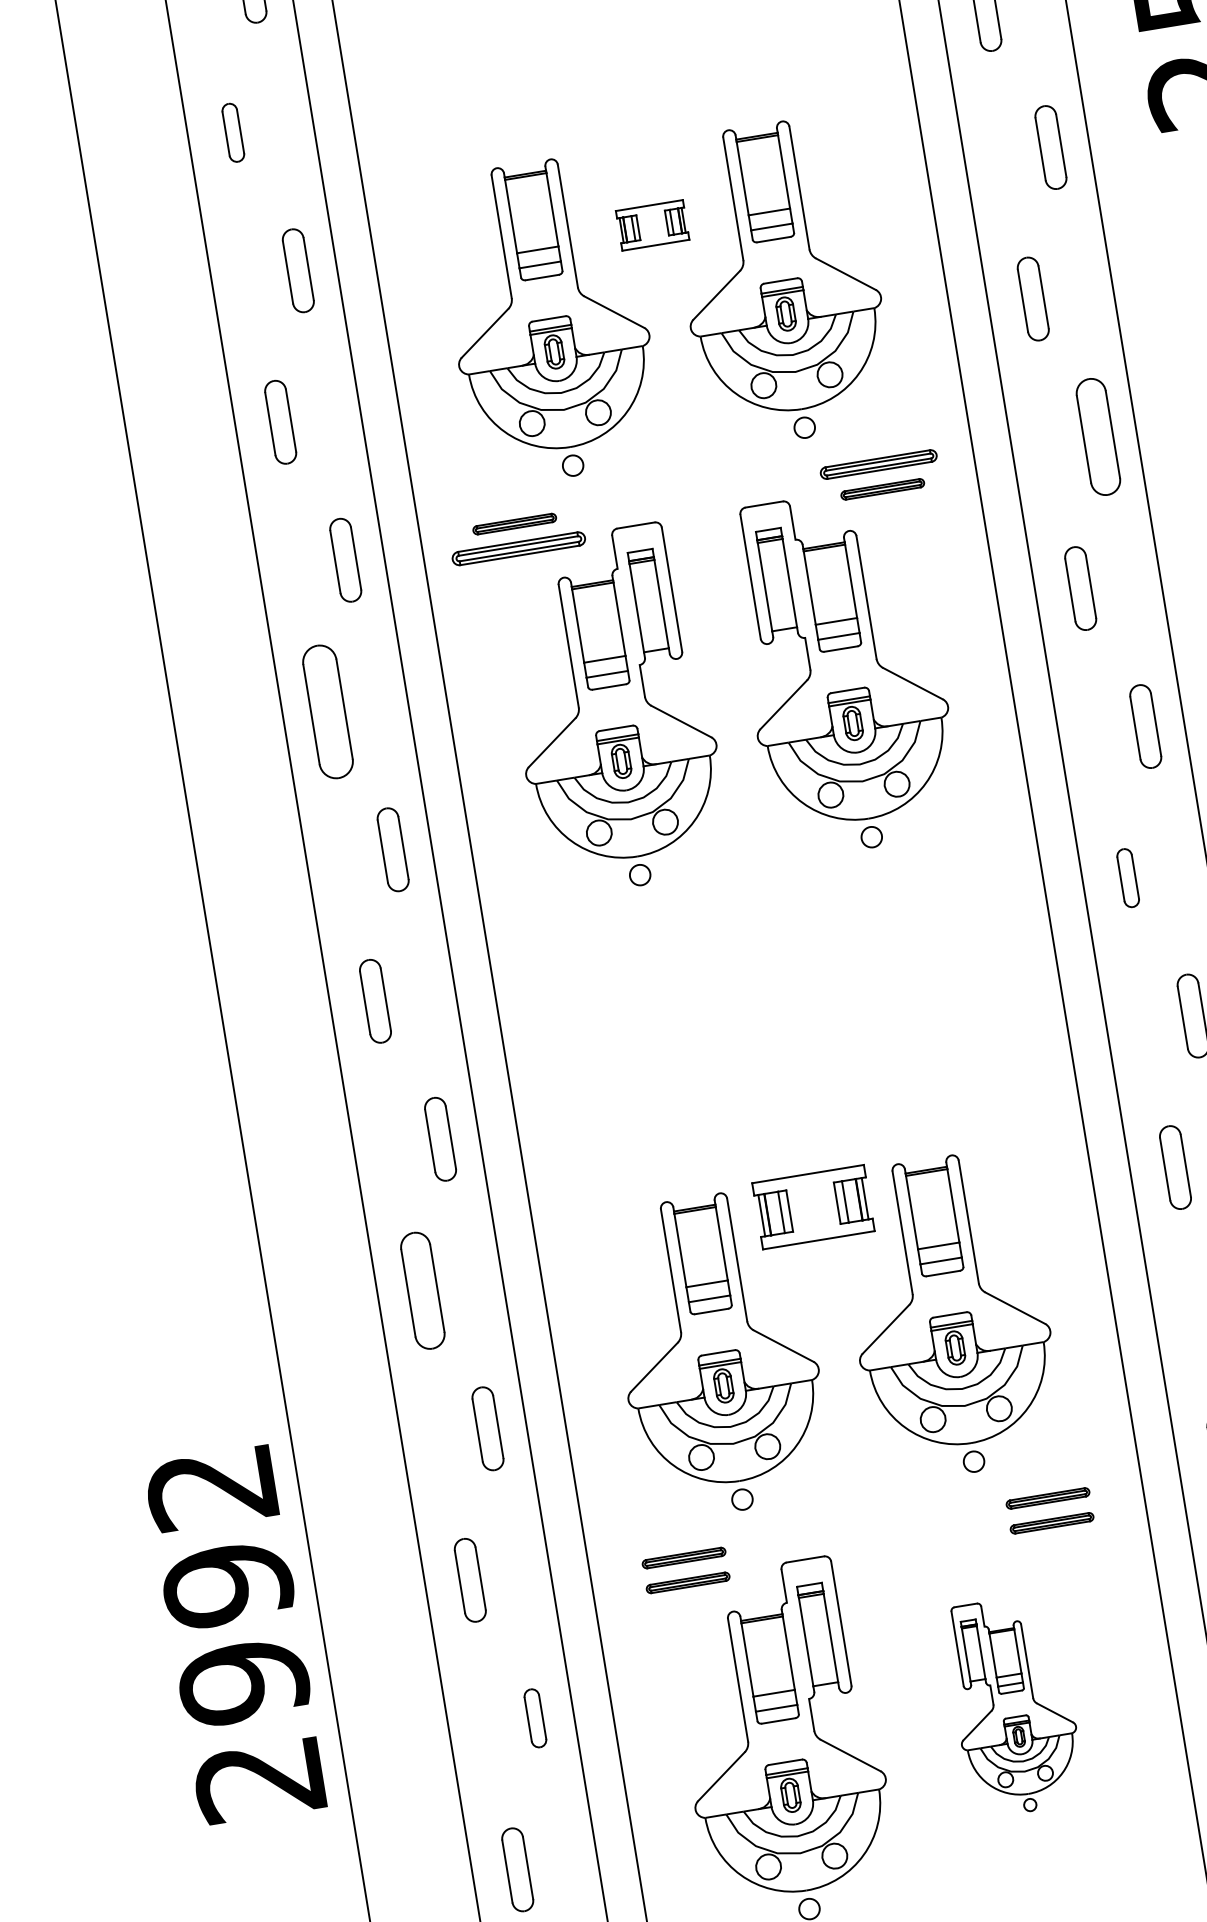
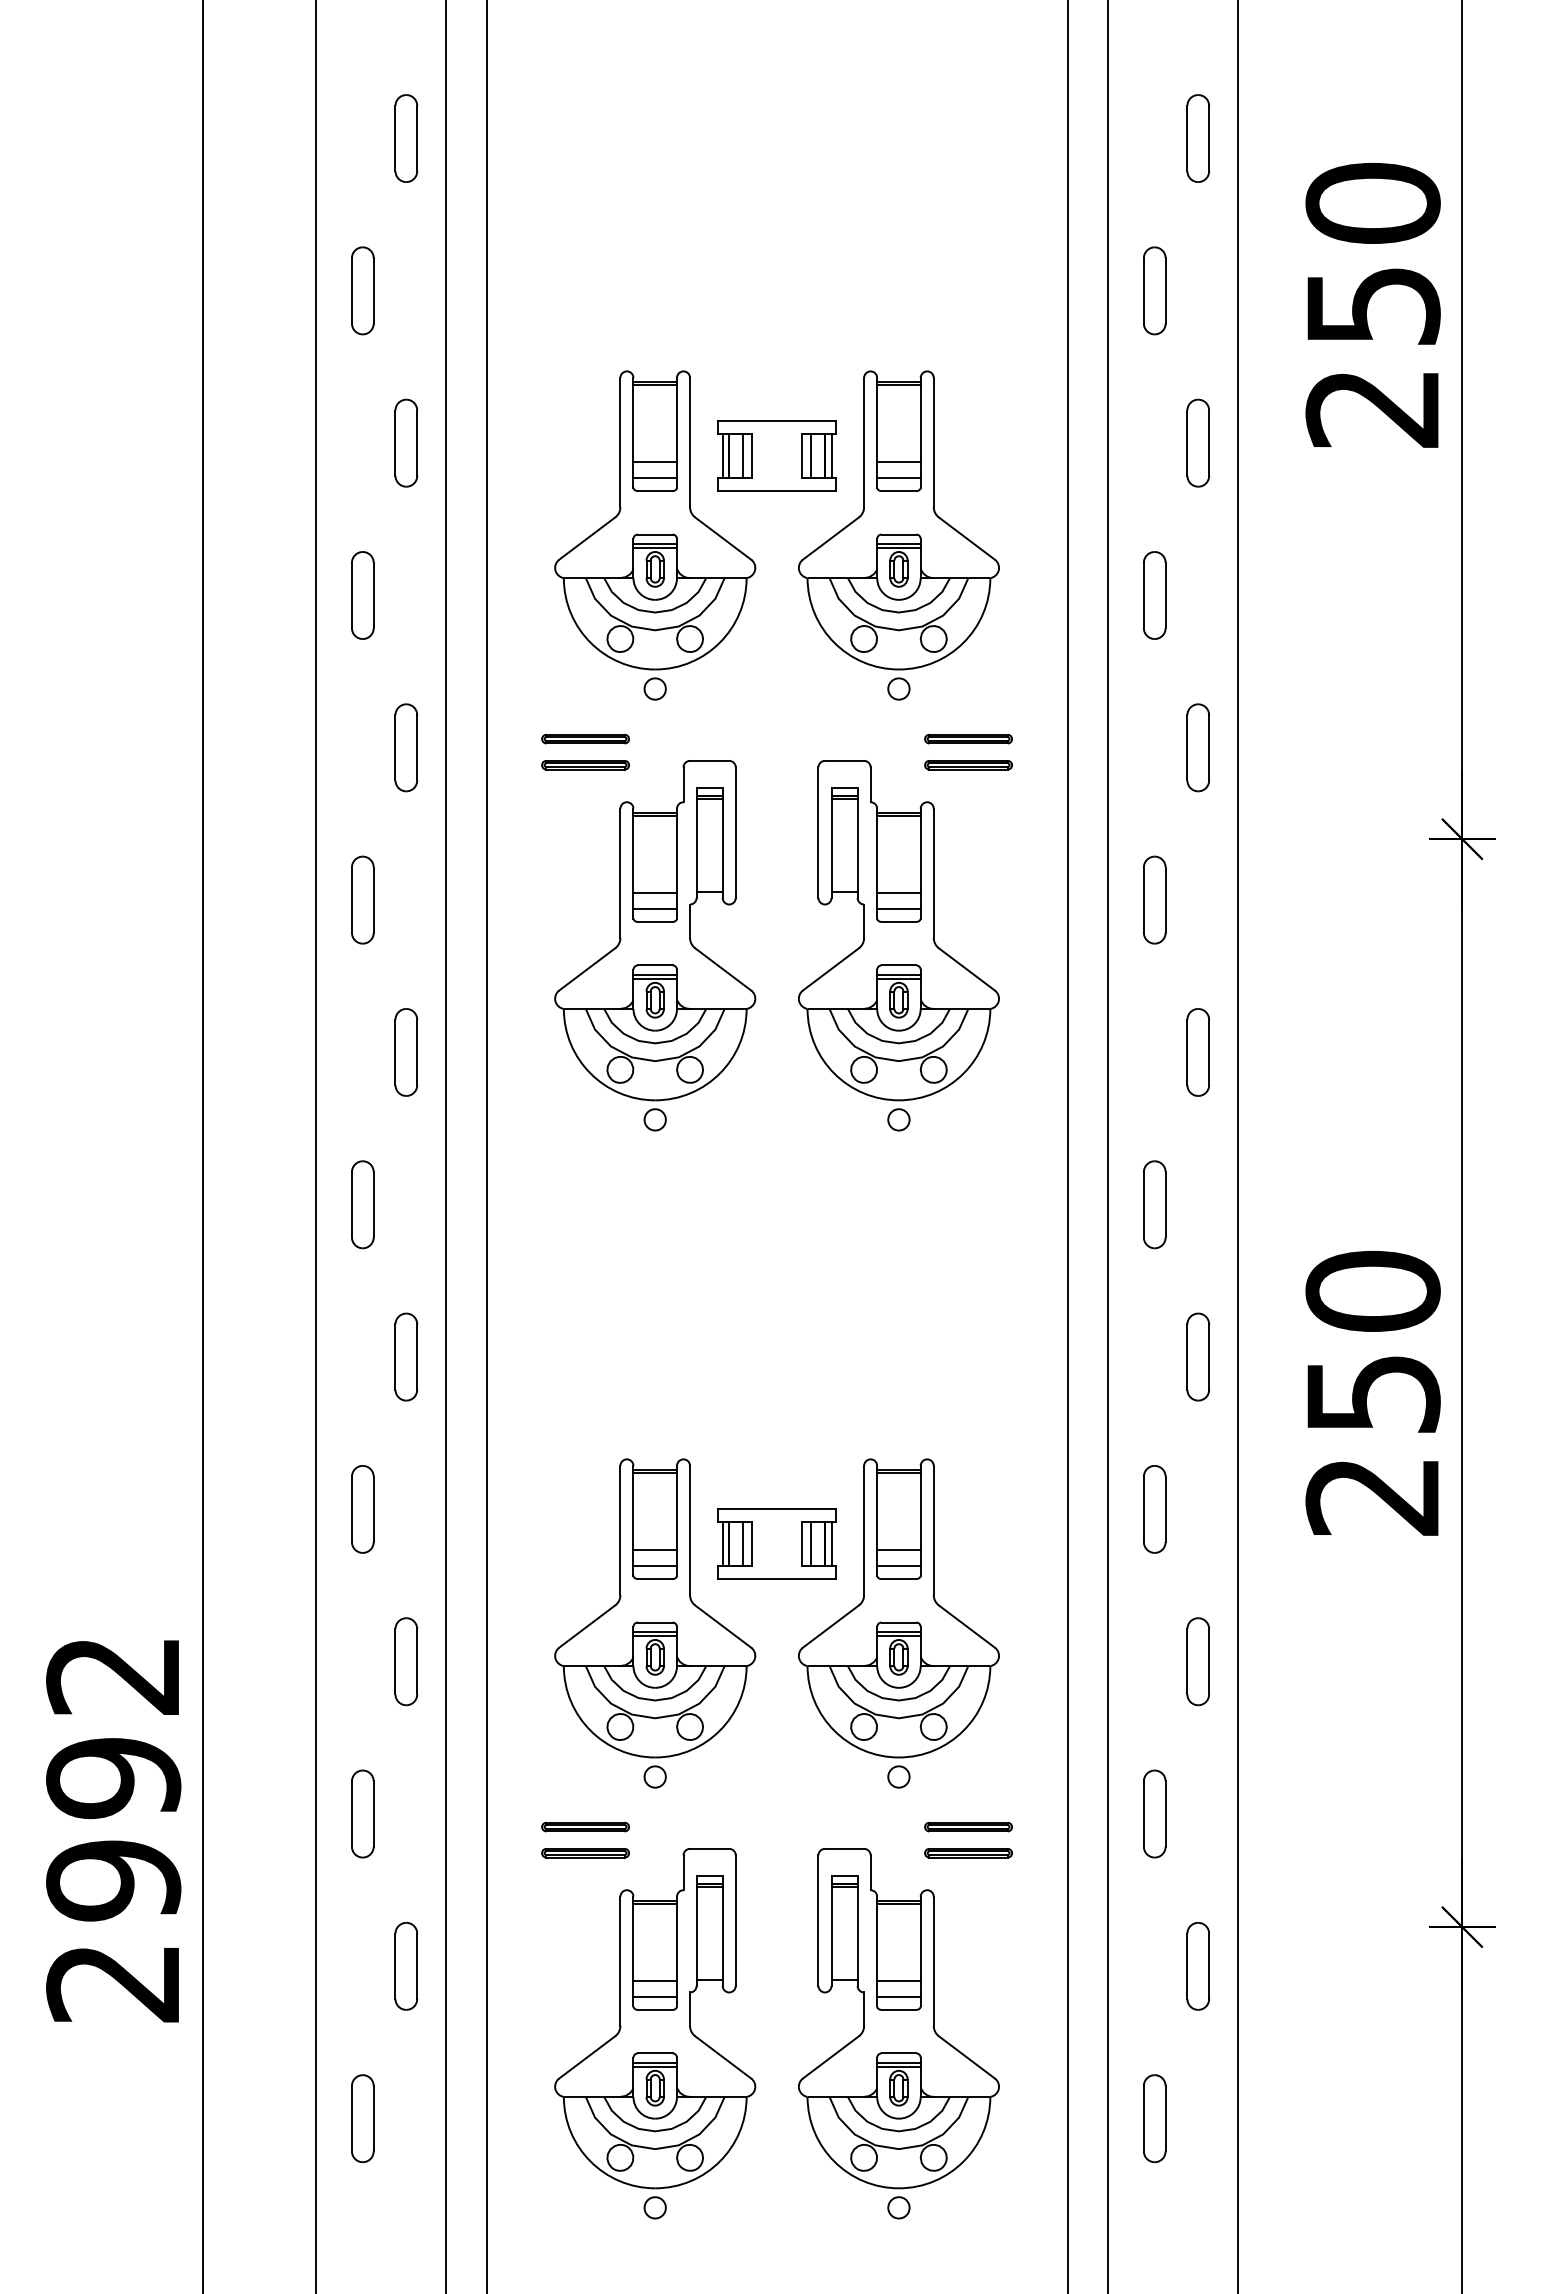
part: (232, 132) -> (362, 290), size x1.43
part: (652, 224) -> (776, 455), size x1.67
part: (1097, 436) -> (1197, 747), size x0.71
part: (878, 463) -> (968, 738), size x0.71
part: (518, 549) -> (585, 765), size x0.62
part: (327, 711) -> (362, 899), size x0.62
part: (1127, 877) -> (1154, 1204), size x1.43
part: (812, 1206) -> (776, 1543), moved
part: (422, 1290) -> (362, 1509), size x0.71
part: (1013, 1705) -> (898, 2033), size x1.67
part: (535, 1718) -> (406, 1966), size x1.43

